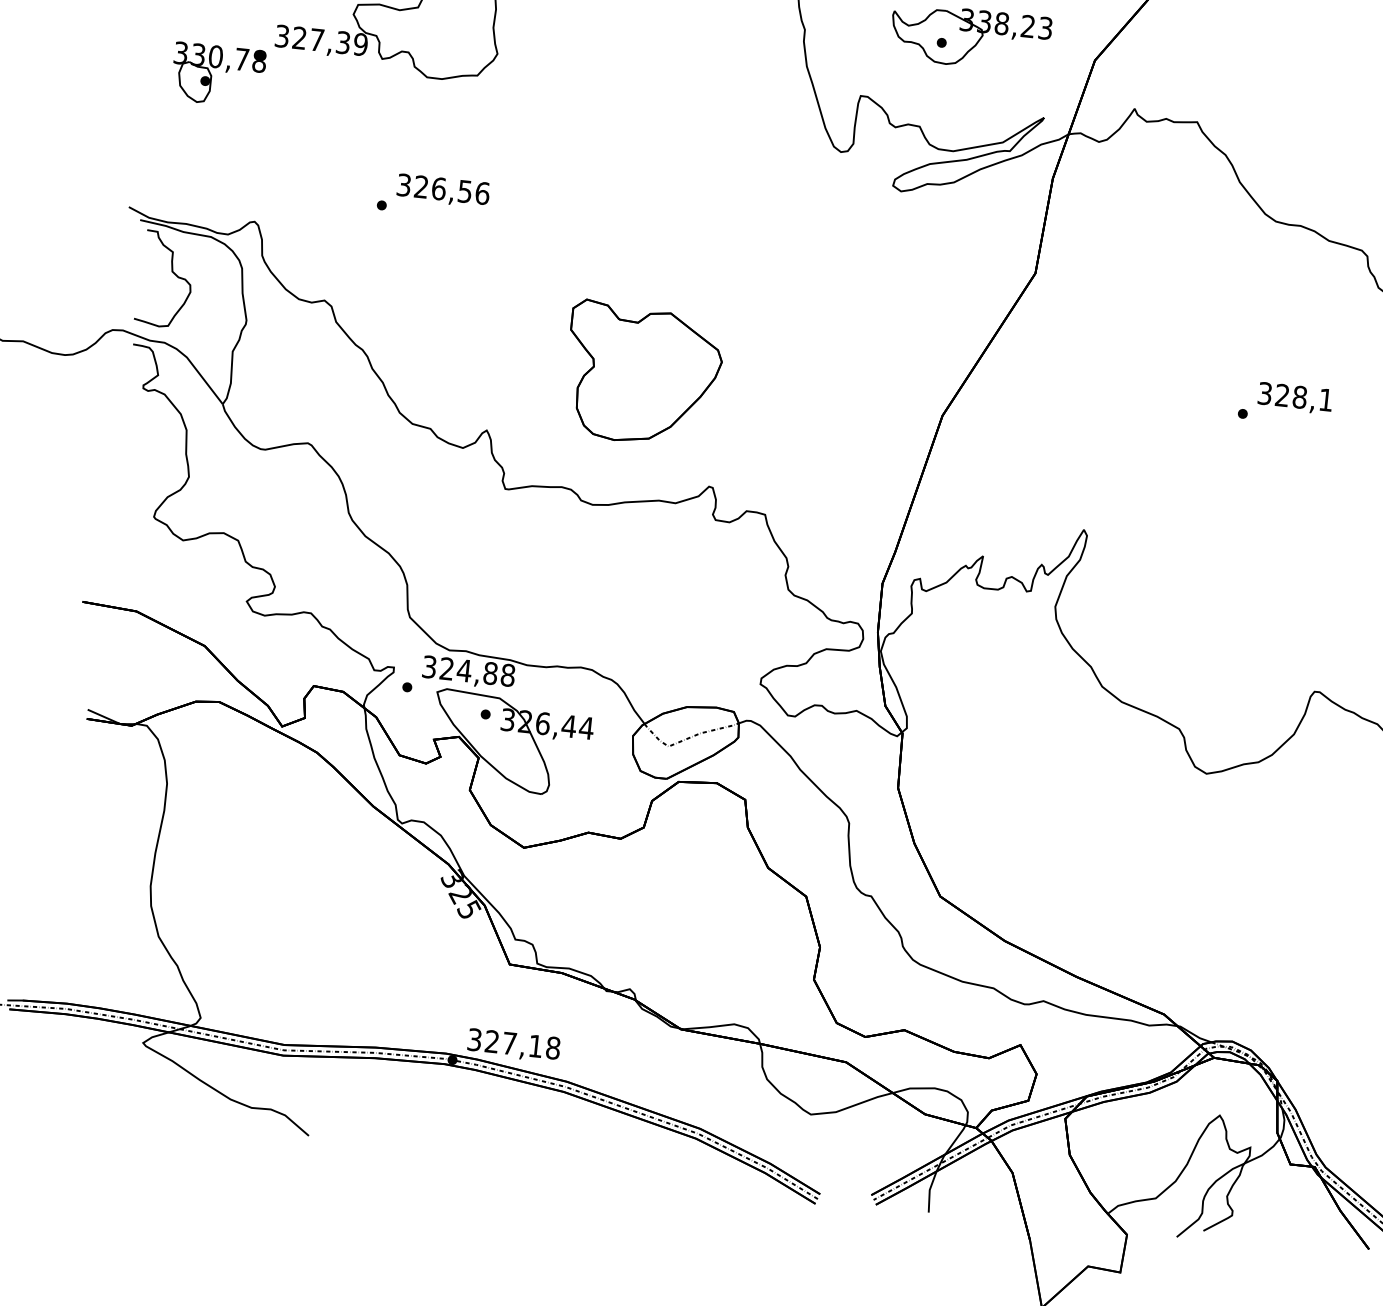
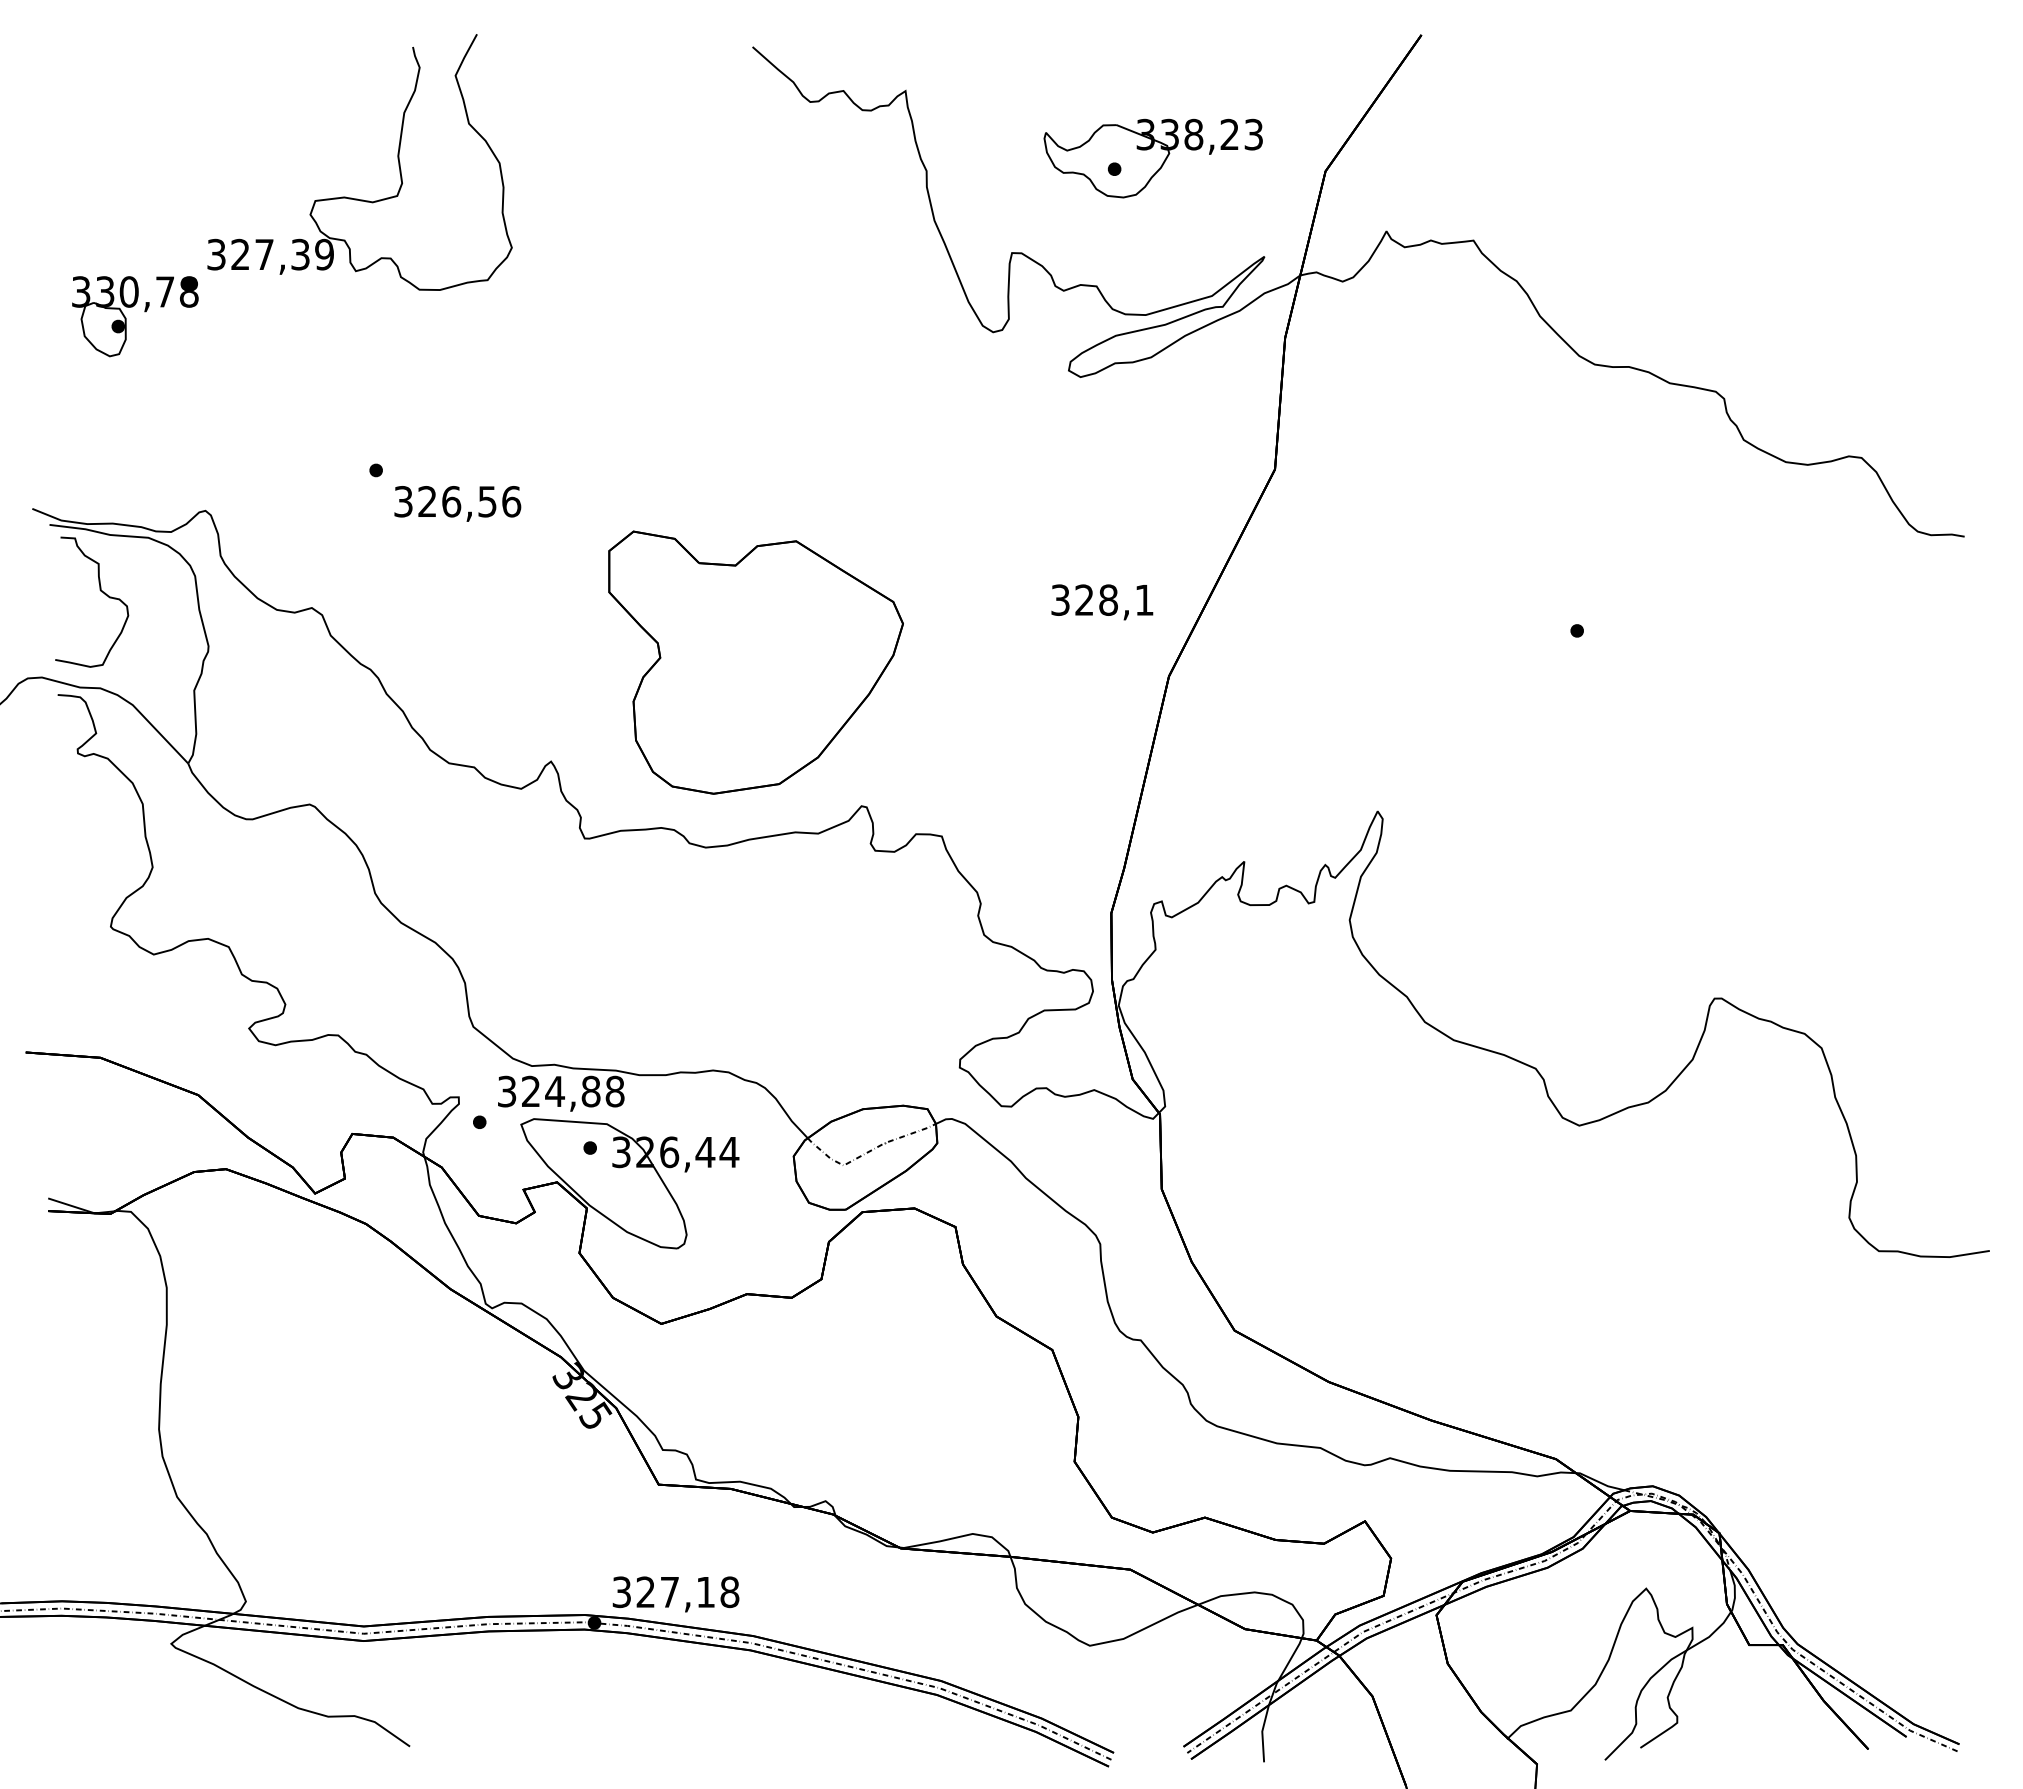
text: (443, 190) -> (457, 503), moved
part: (643, 374) -> (756, 662), size x1.4
text: (1295, 398) -> (1102, 602), moved

